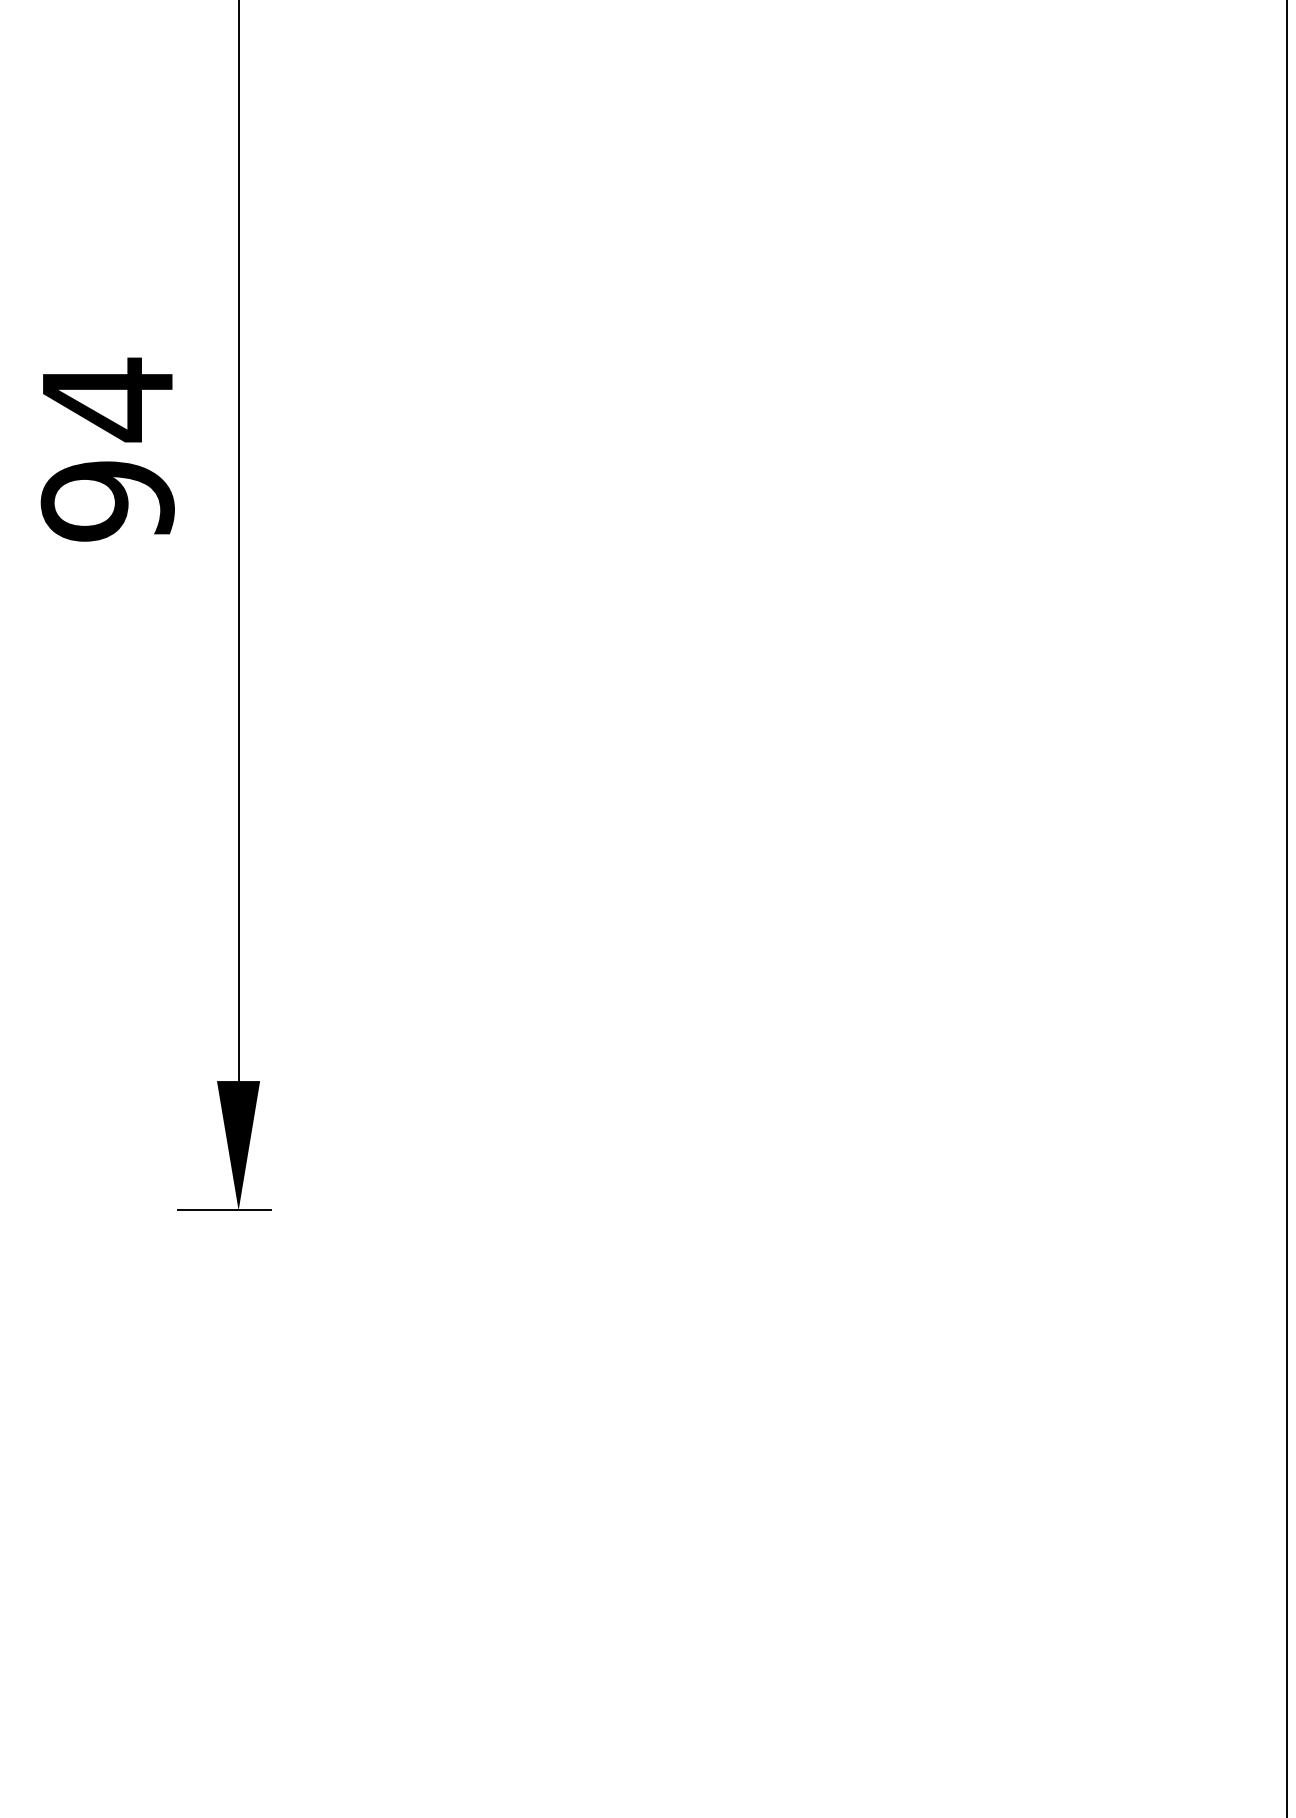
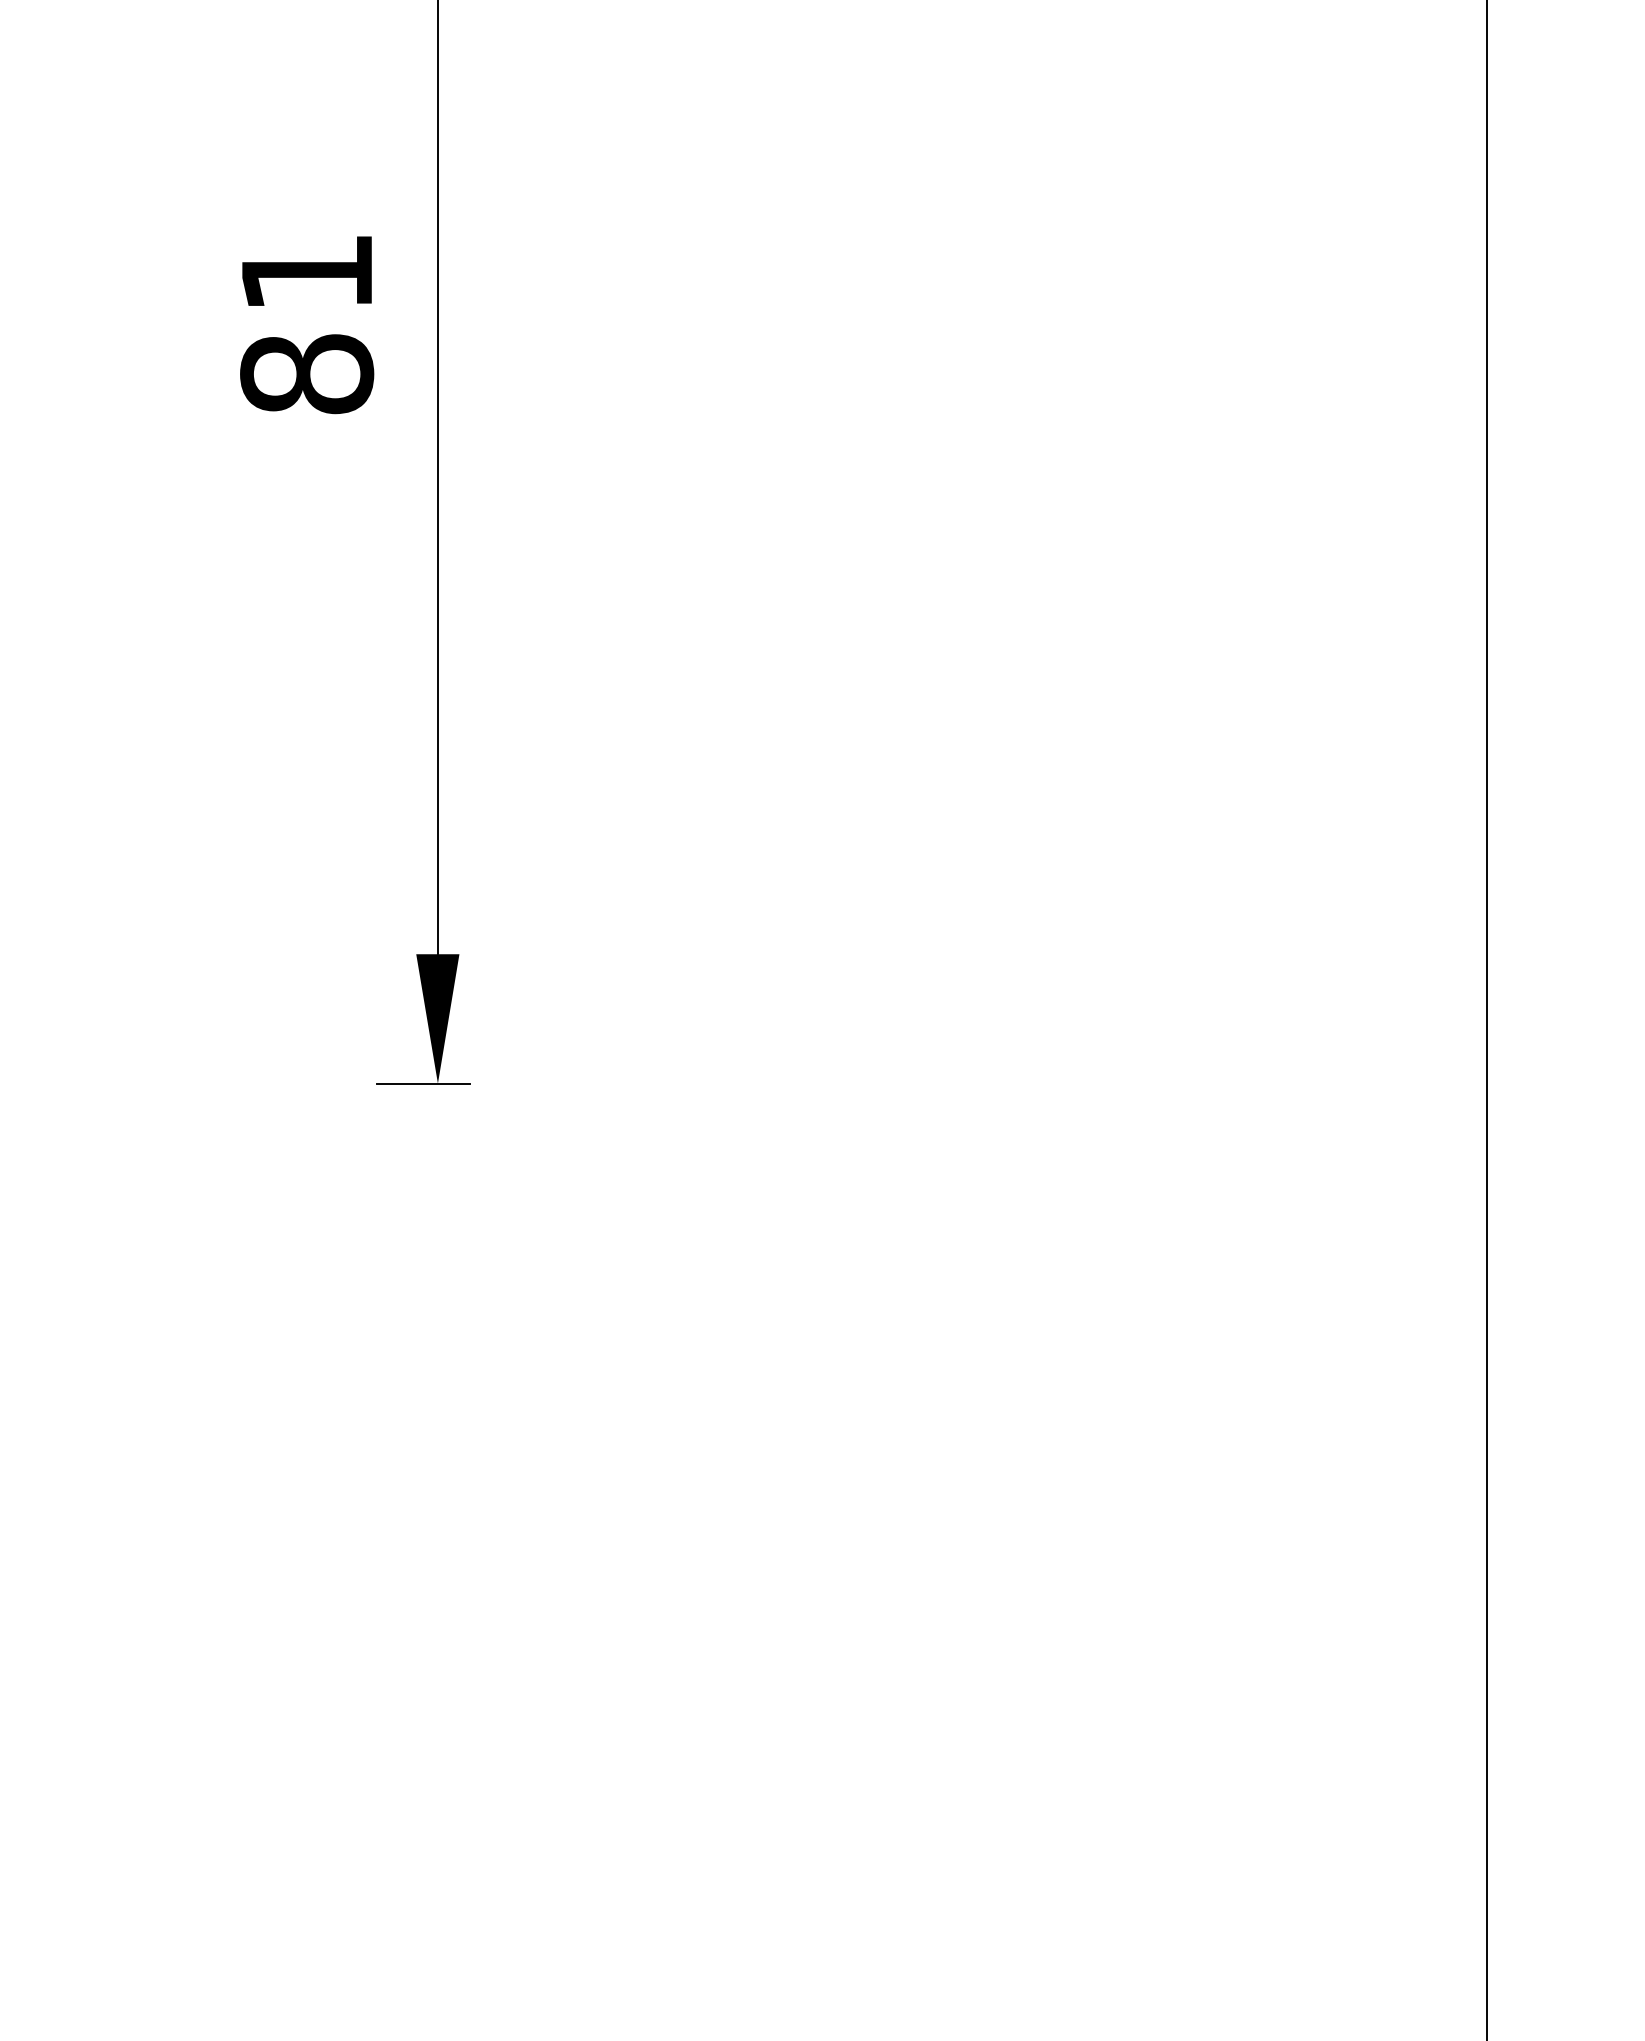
text: (108, 449) -> (307, 322), 94 -> 81

